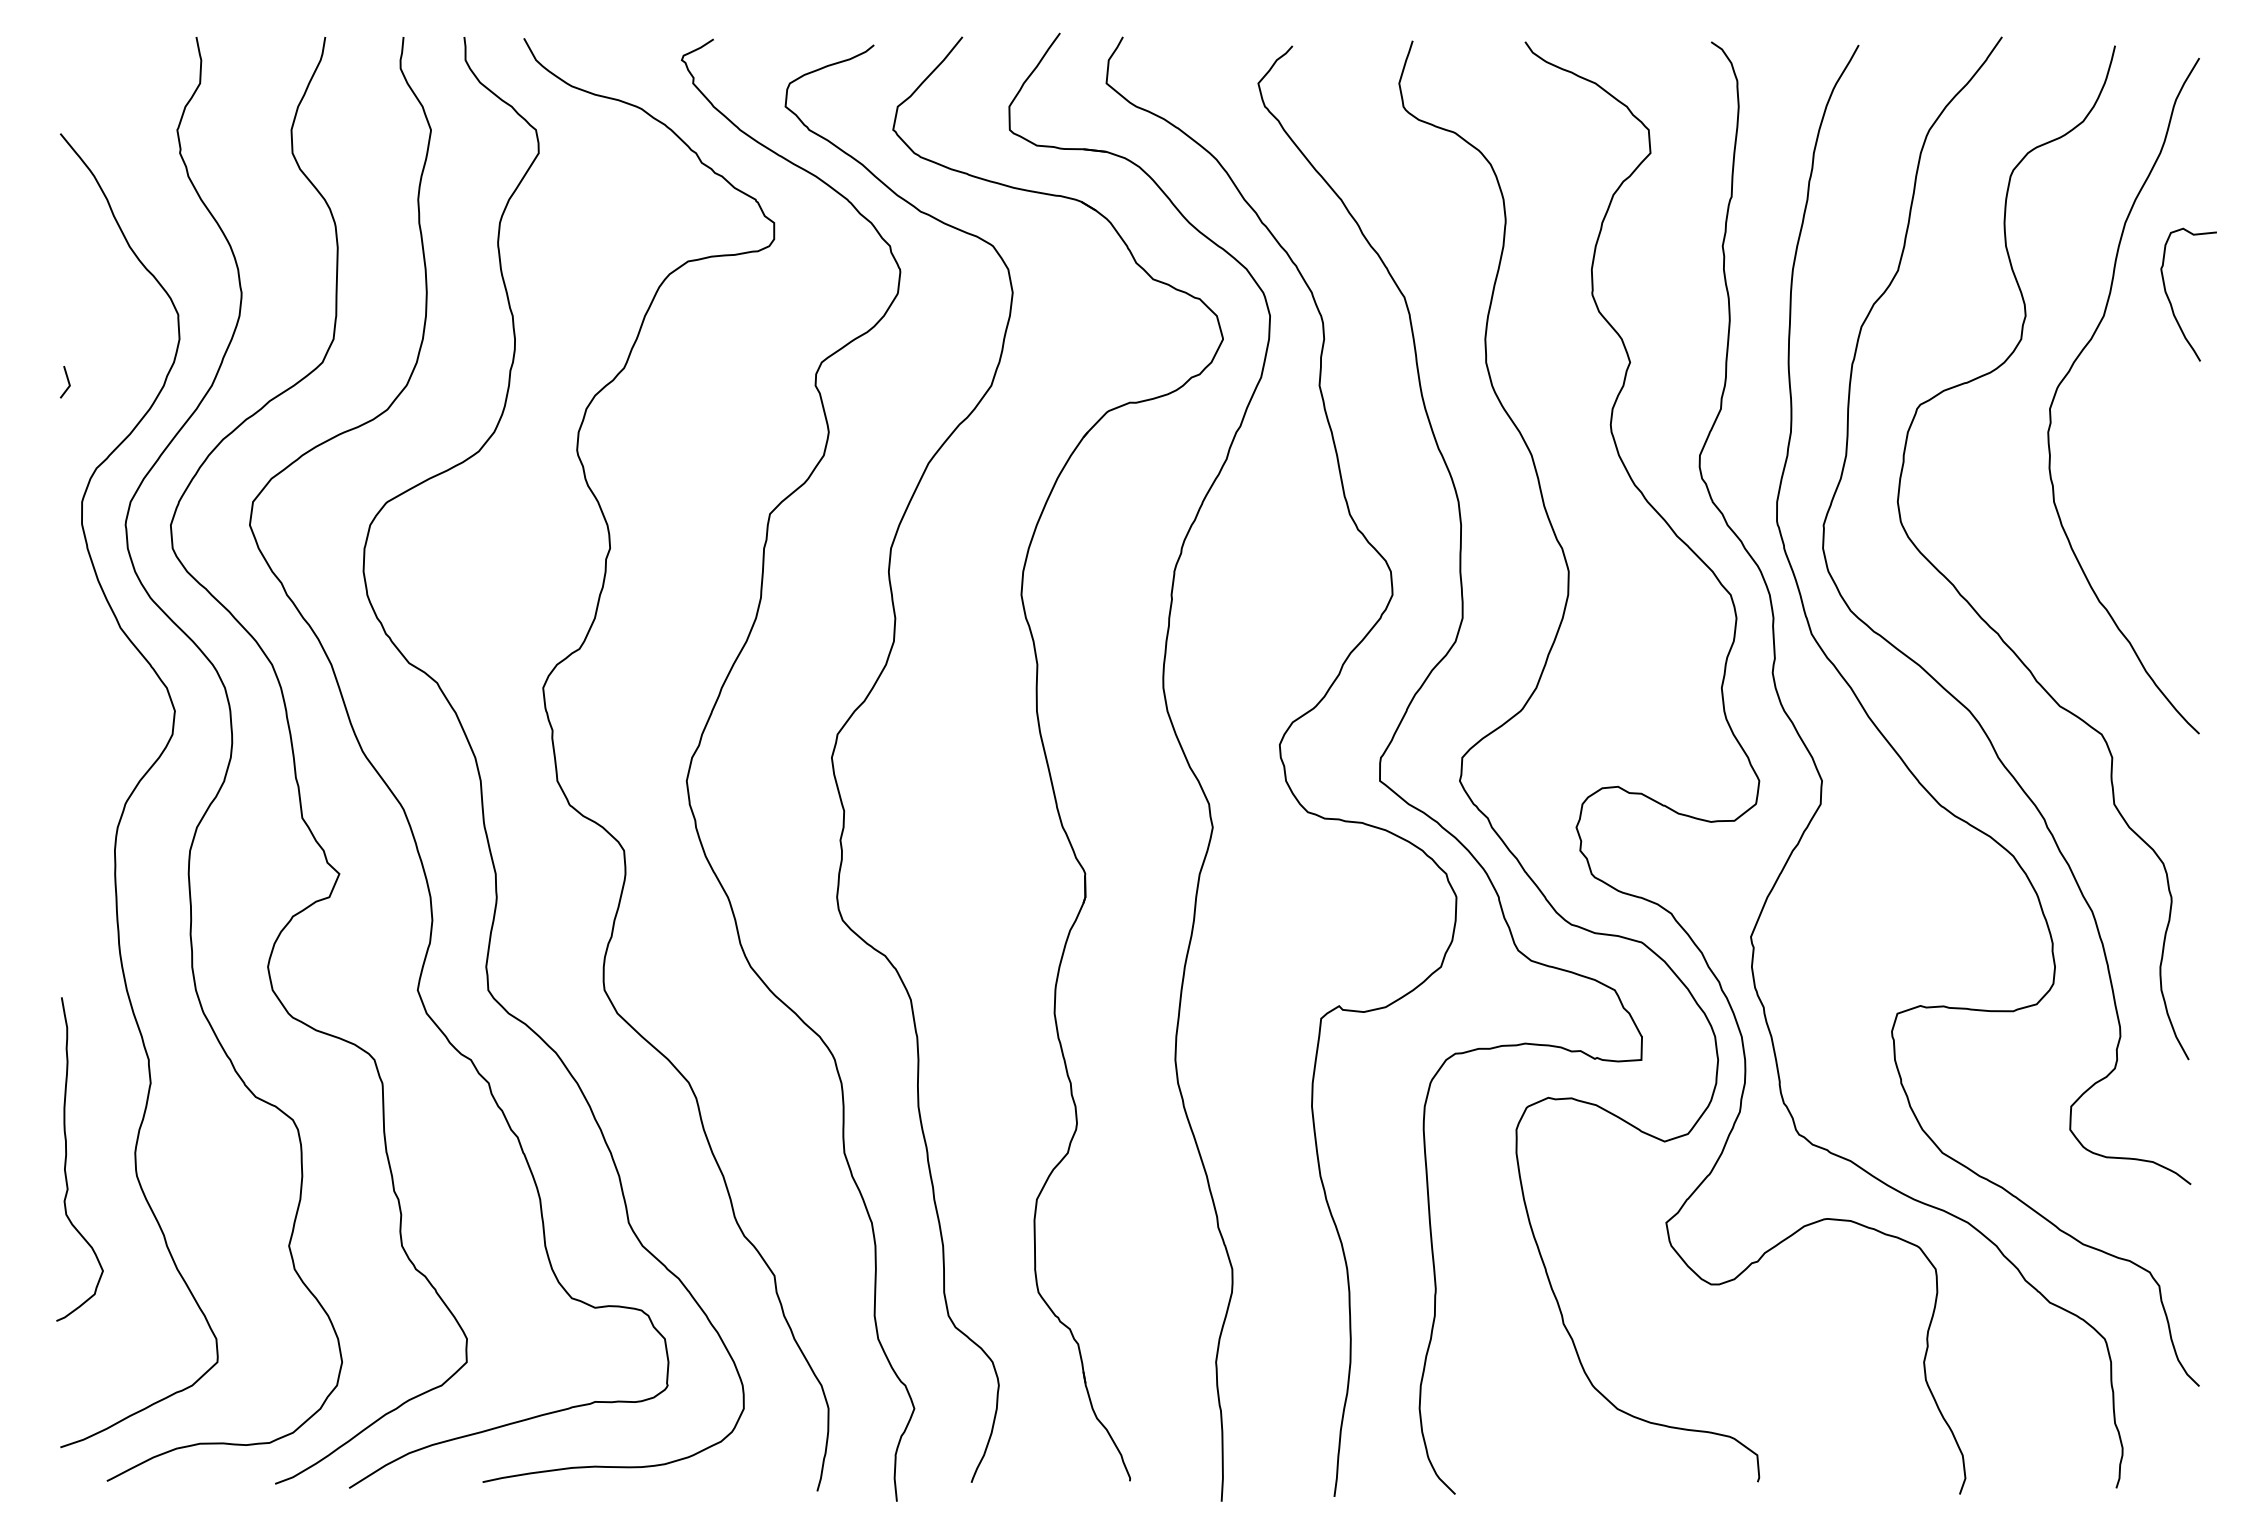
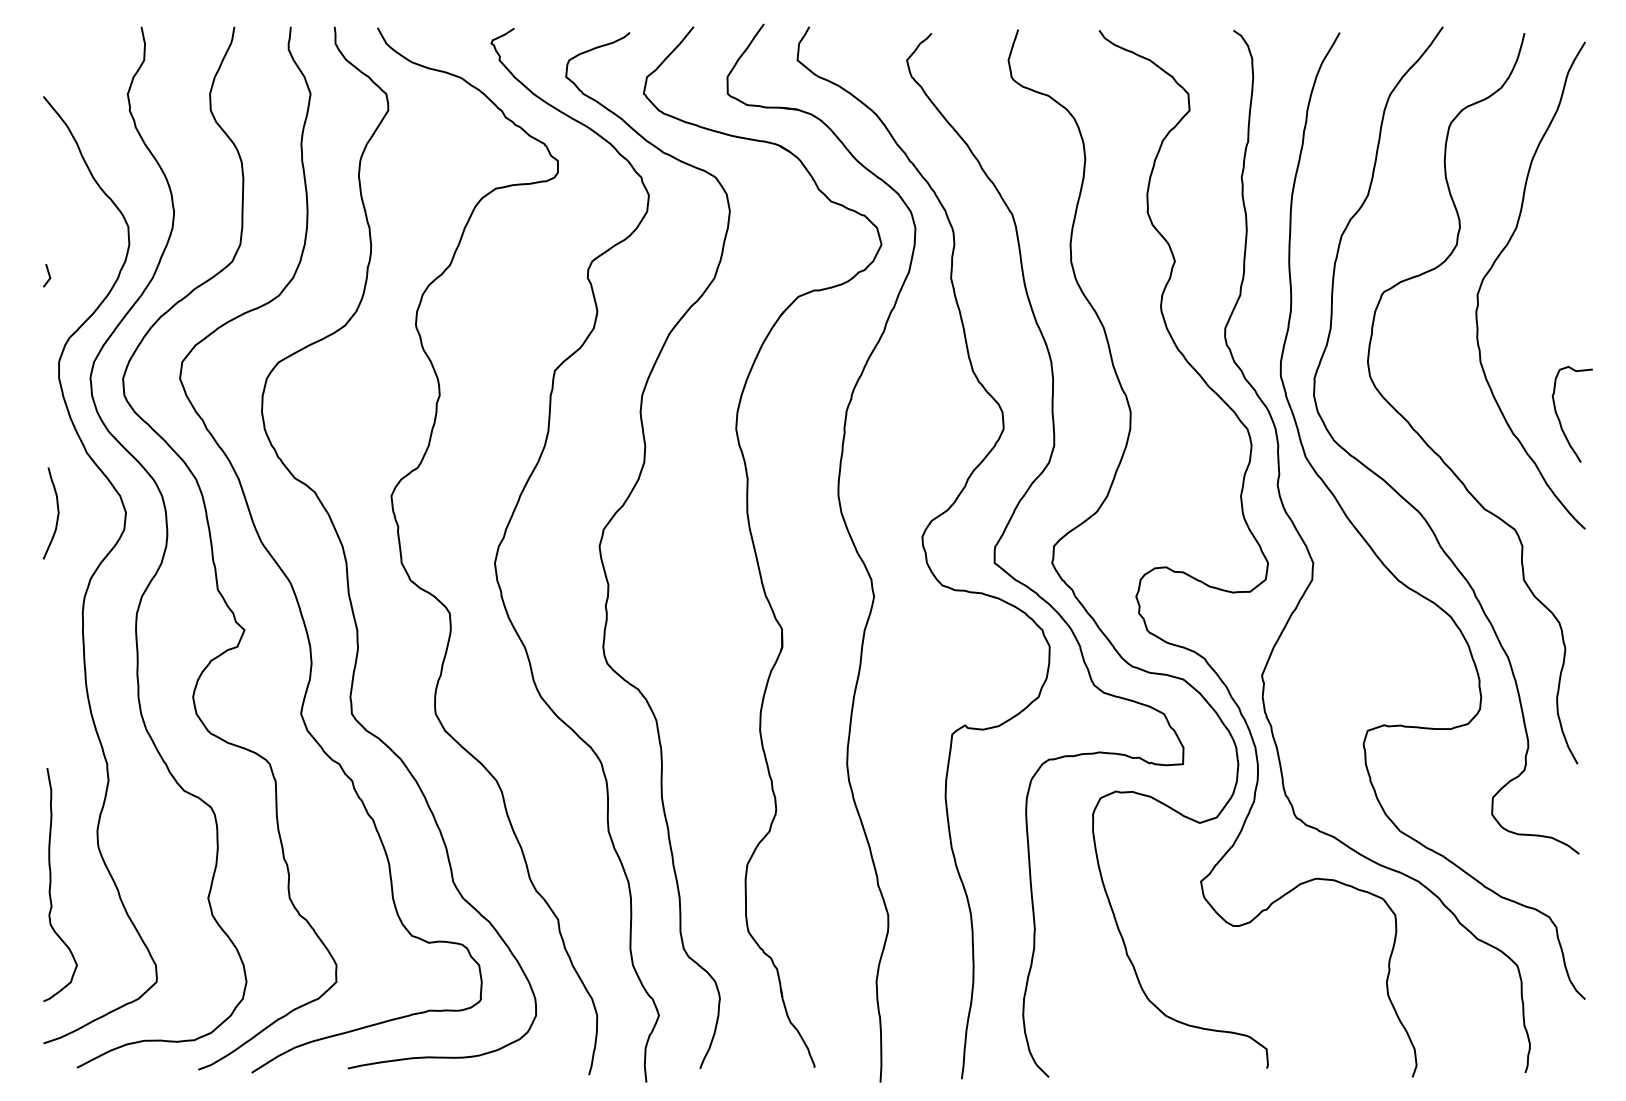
curve: (2171, 302) -> (1560, 420), moved
curve: (80, 711) -> (57, 513), added
curve: (67, 1154) -> (51, 881), moved

